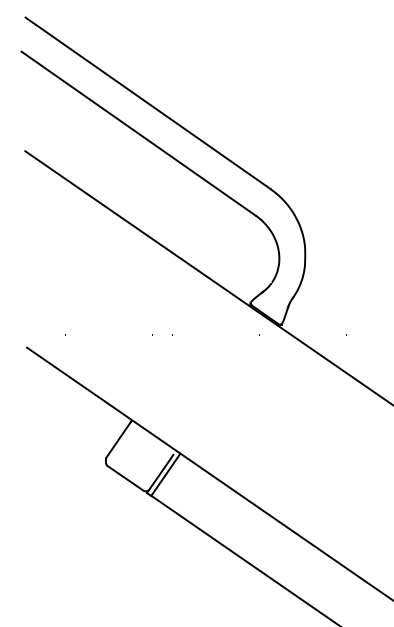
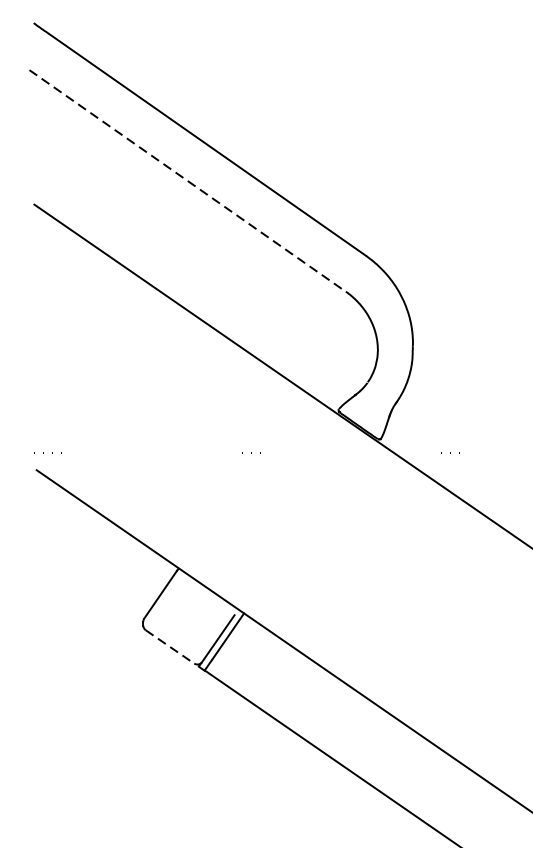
line: (138, 133) -> (187, 180), solid -> dashed
line: (125, 478) -> (169, 647), solid -> dashed

